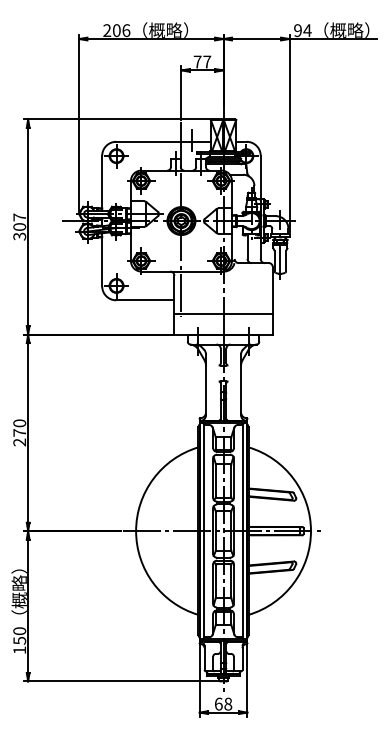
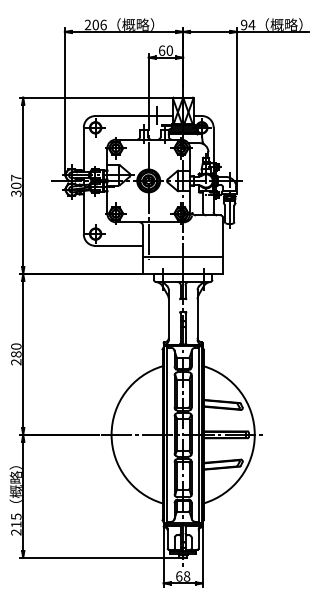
text: (201, 61) -> (165, 50), 77 -> 60
text: (19, 433) -> (16, 354), 270 -> 280
text: (19, 640) -> (16, 524), 150 -> 215

